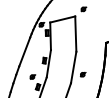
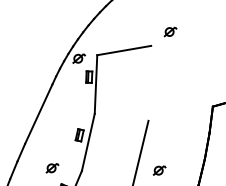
line: (75, 33) -> (149, 82), removed

